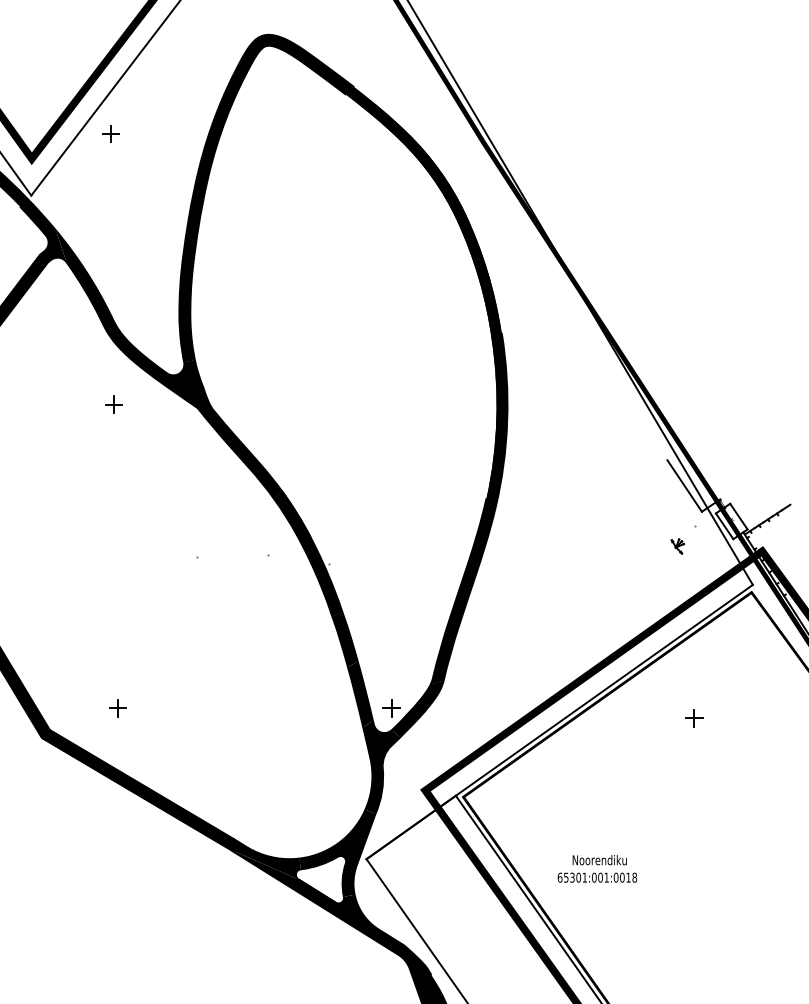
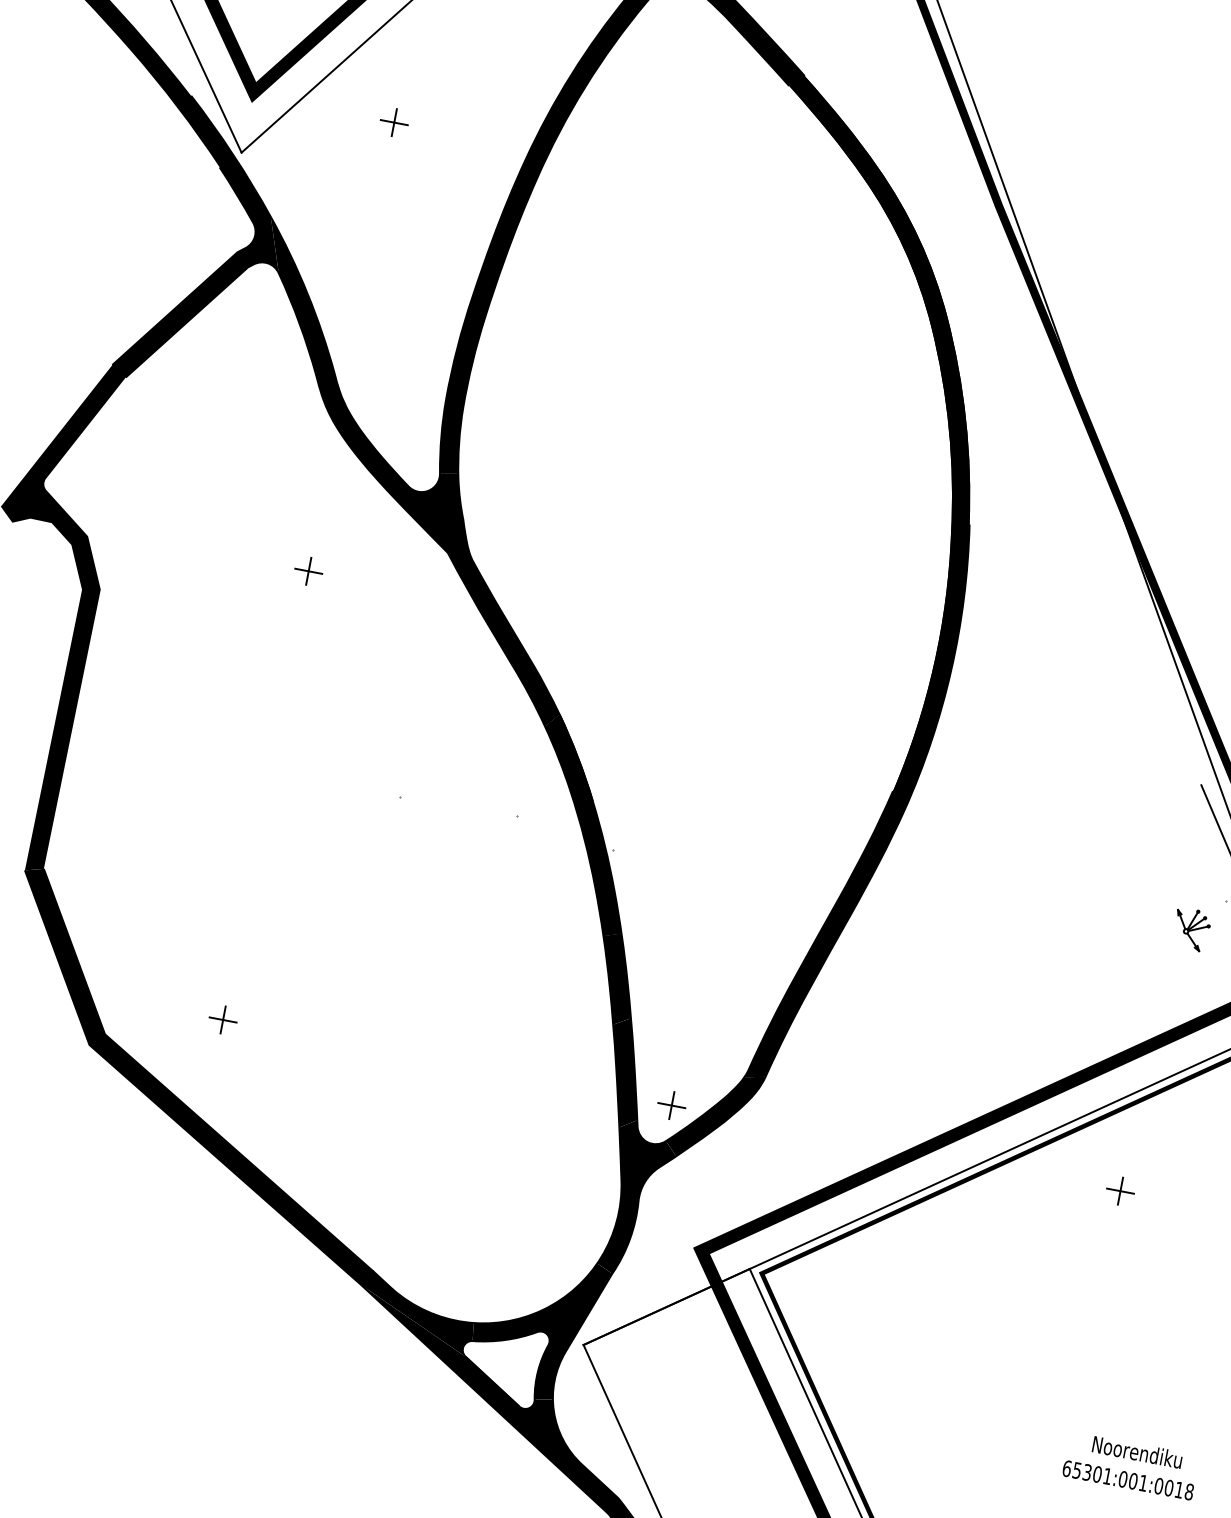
part: (110, 133) -> (393, 122), moved
part: (113, 404) -> (308, 571), moved
part: (677, 546) -> (1190, 929), size x1.67
part: (694, 718) -> (1120, 1191), moved
text: (597, 868) -> (1131, 1465), moved

